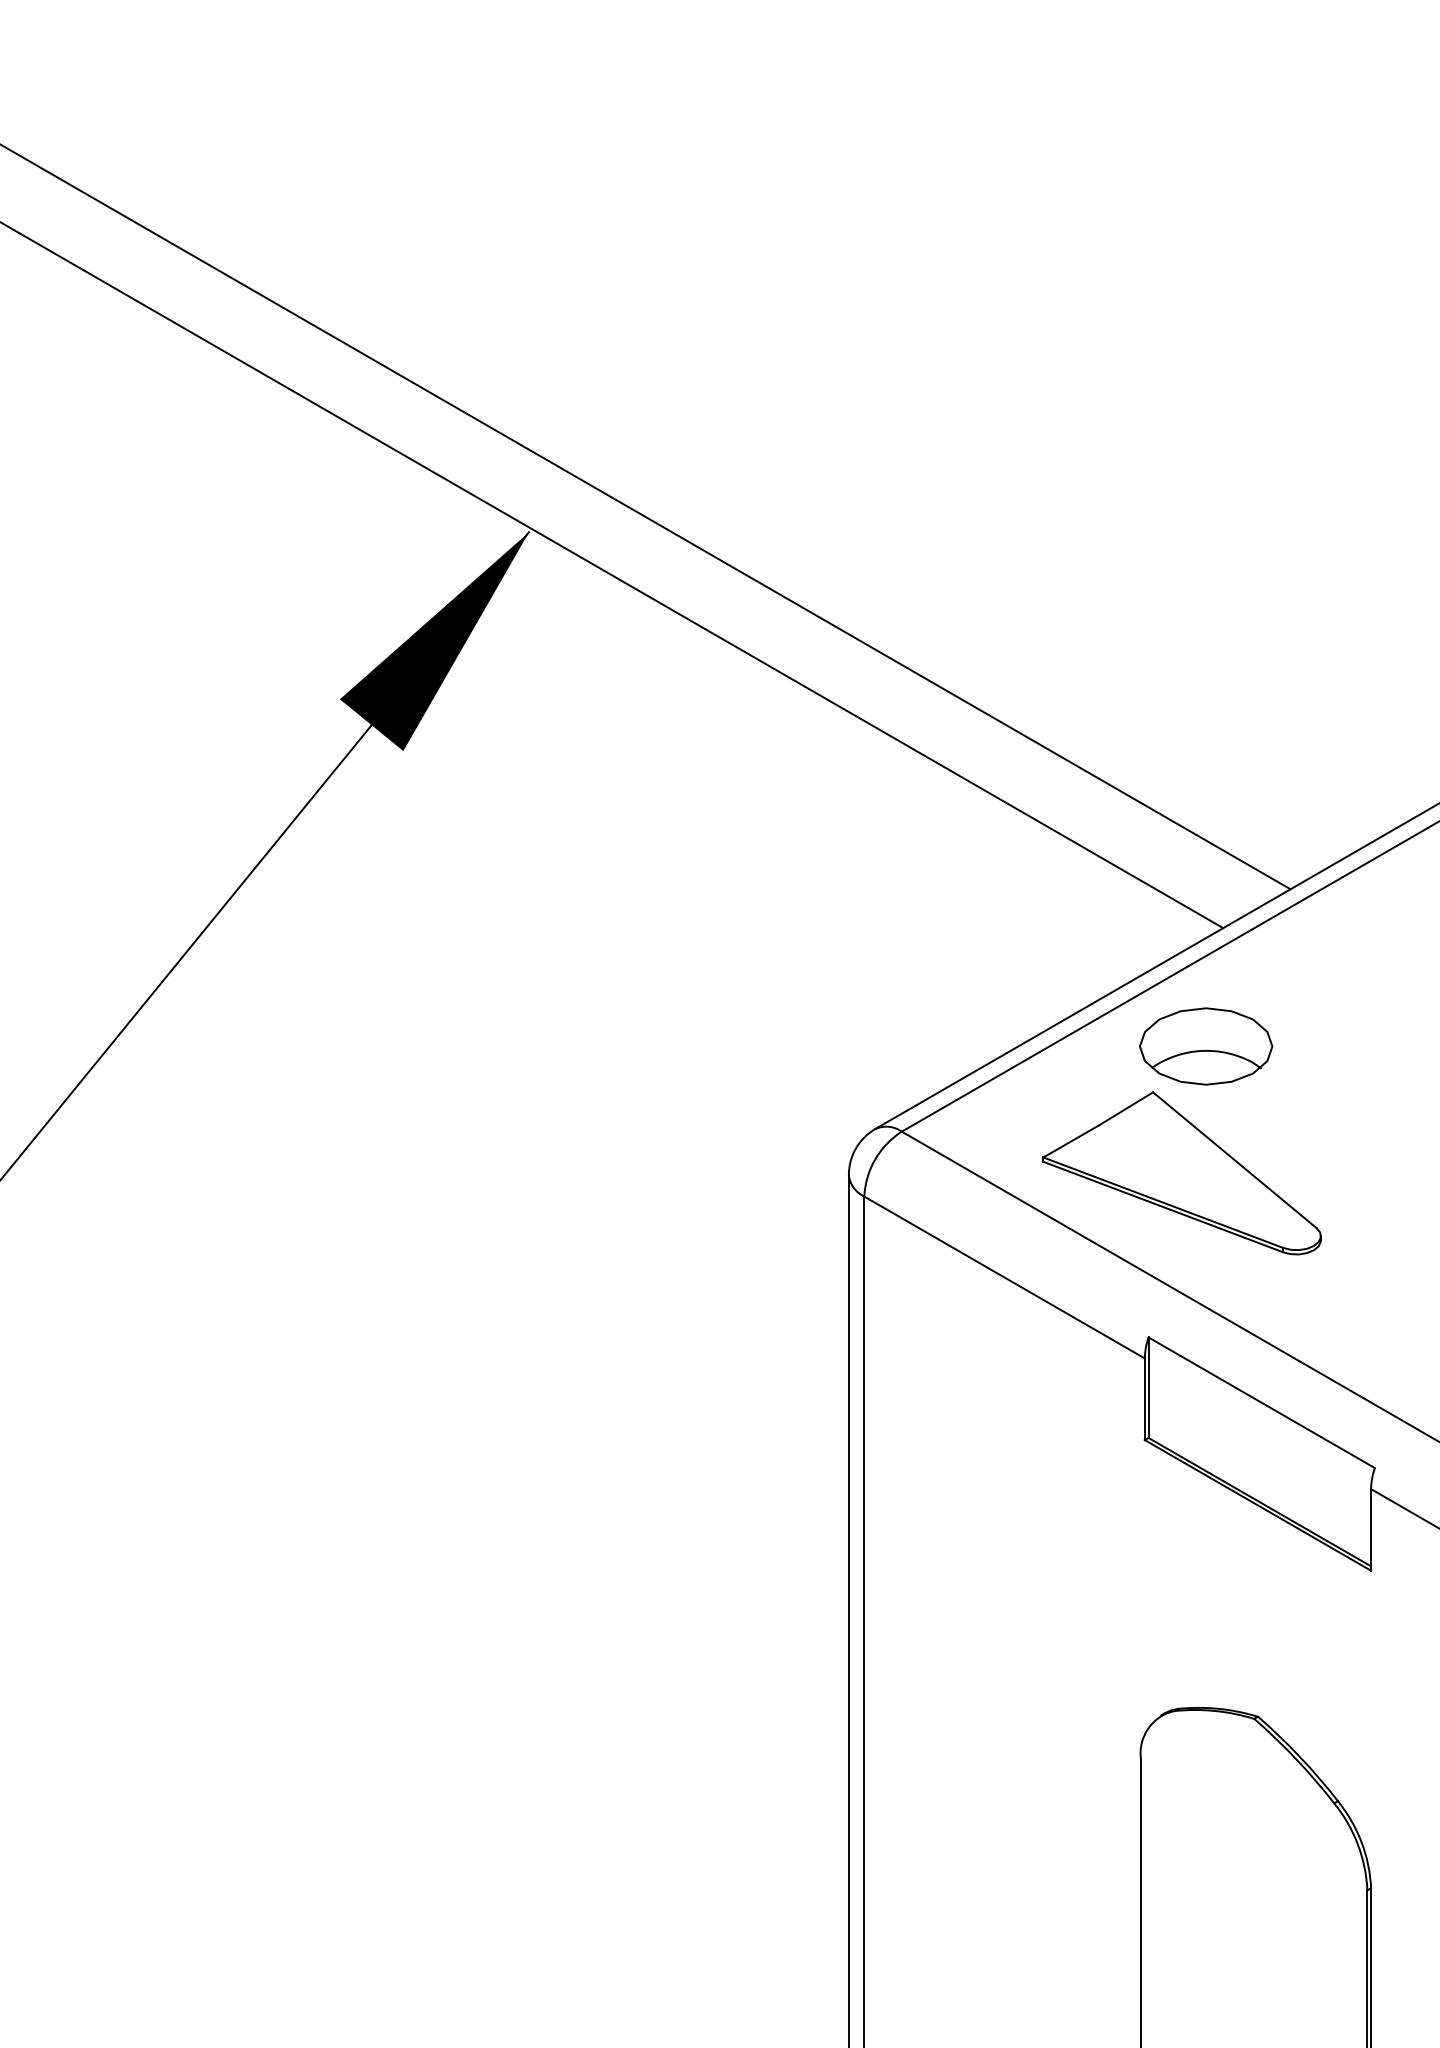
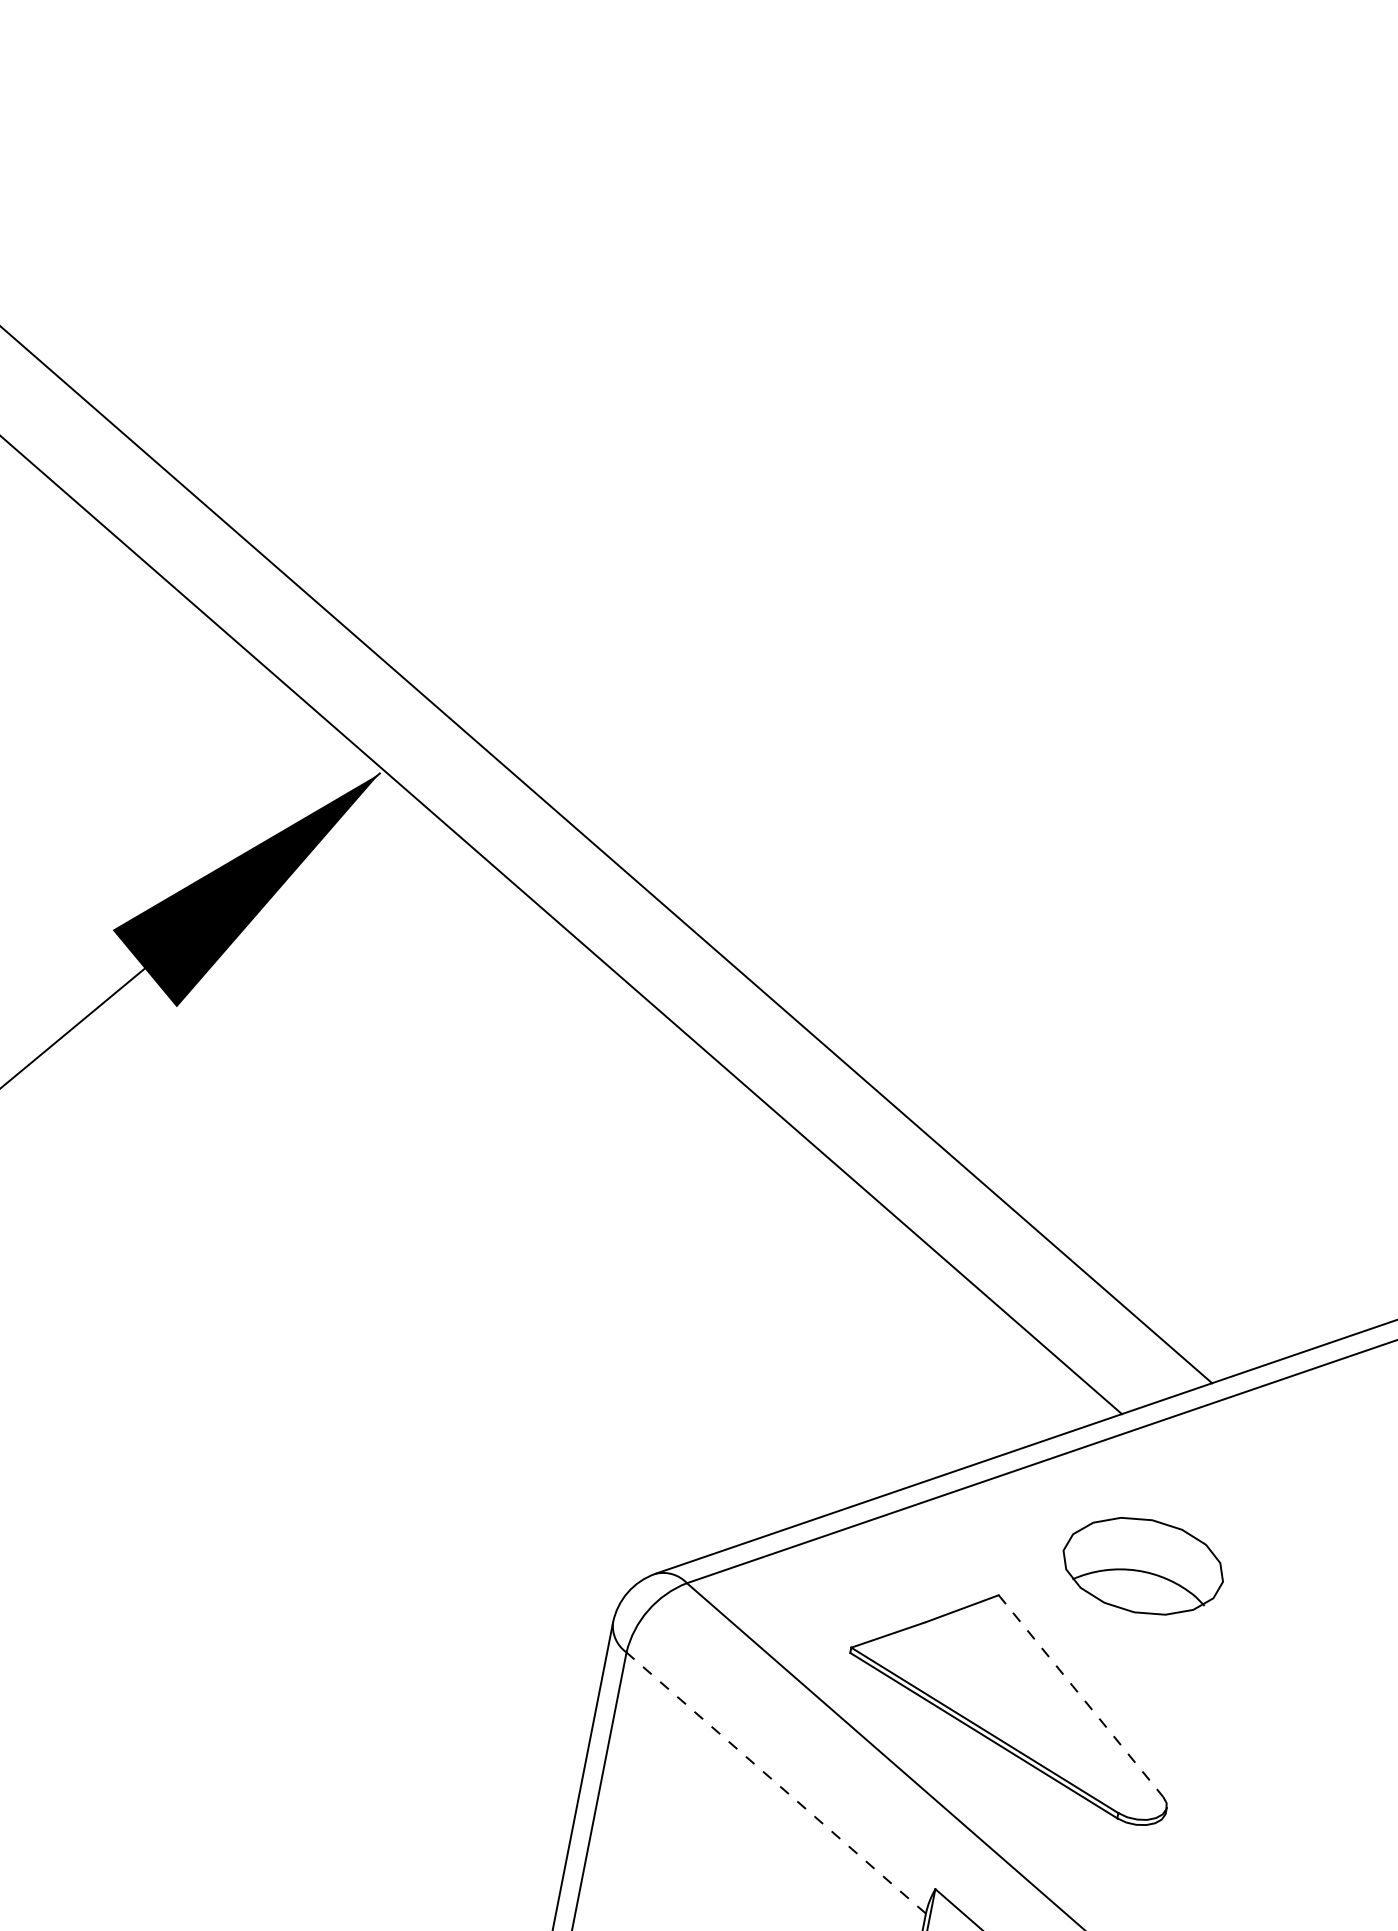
part: (1206, 1046) -> (1143, 1566), moved
line: (1235, 1160) -> (1081, 1696), solid -> dashed
line: (1004, 1277) -> (776, 1782), solid -> dashed

